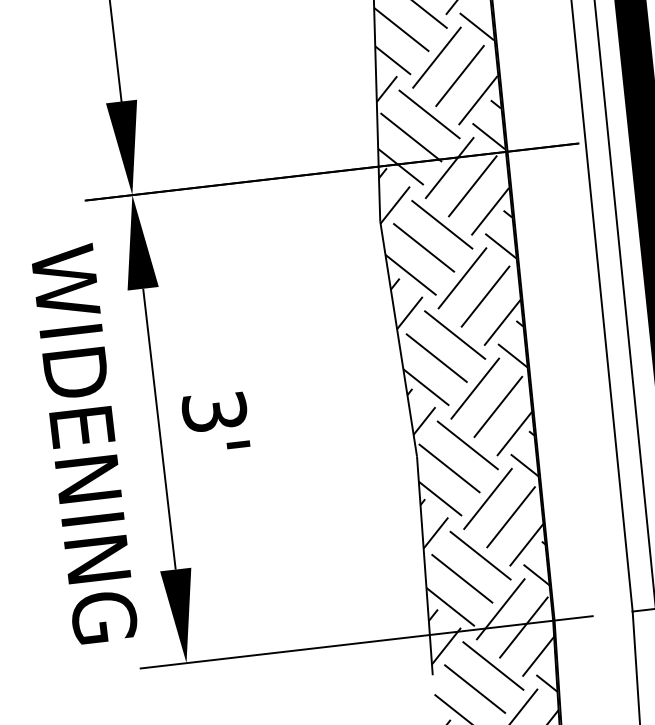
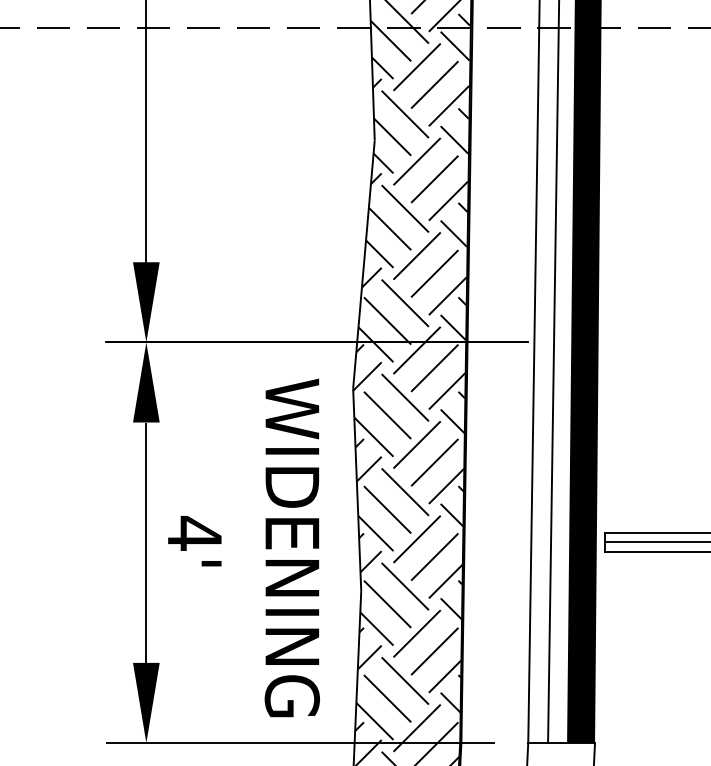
text: (214, 411) -> (194, 533), 3' -> 4'
text: (83, 443) -> (291, 547), moved

